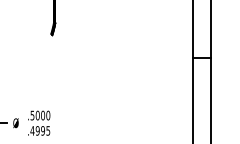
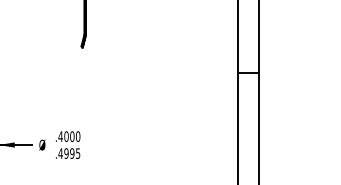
text: (32, 115) -> (60, 136), .5000 -> .4000

